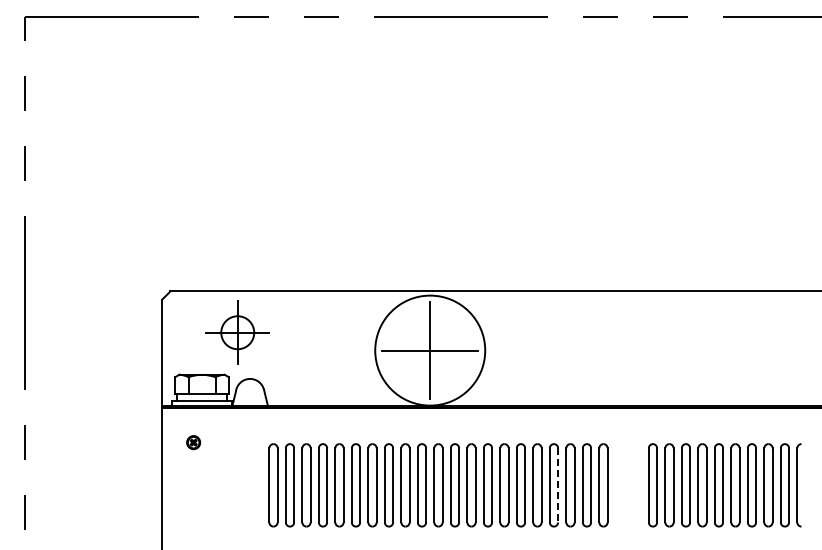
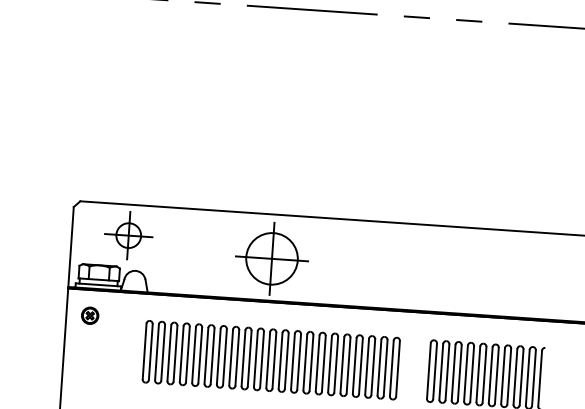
circle: (429, 350) -> (271, 258), size x0.62
part: (193, 442) -> (89, 315), size x1.67
line: (558, 485) -> (361, 366), dashed -> solid

